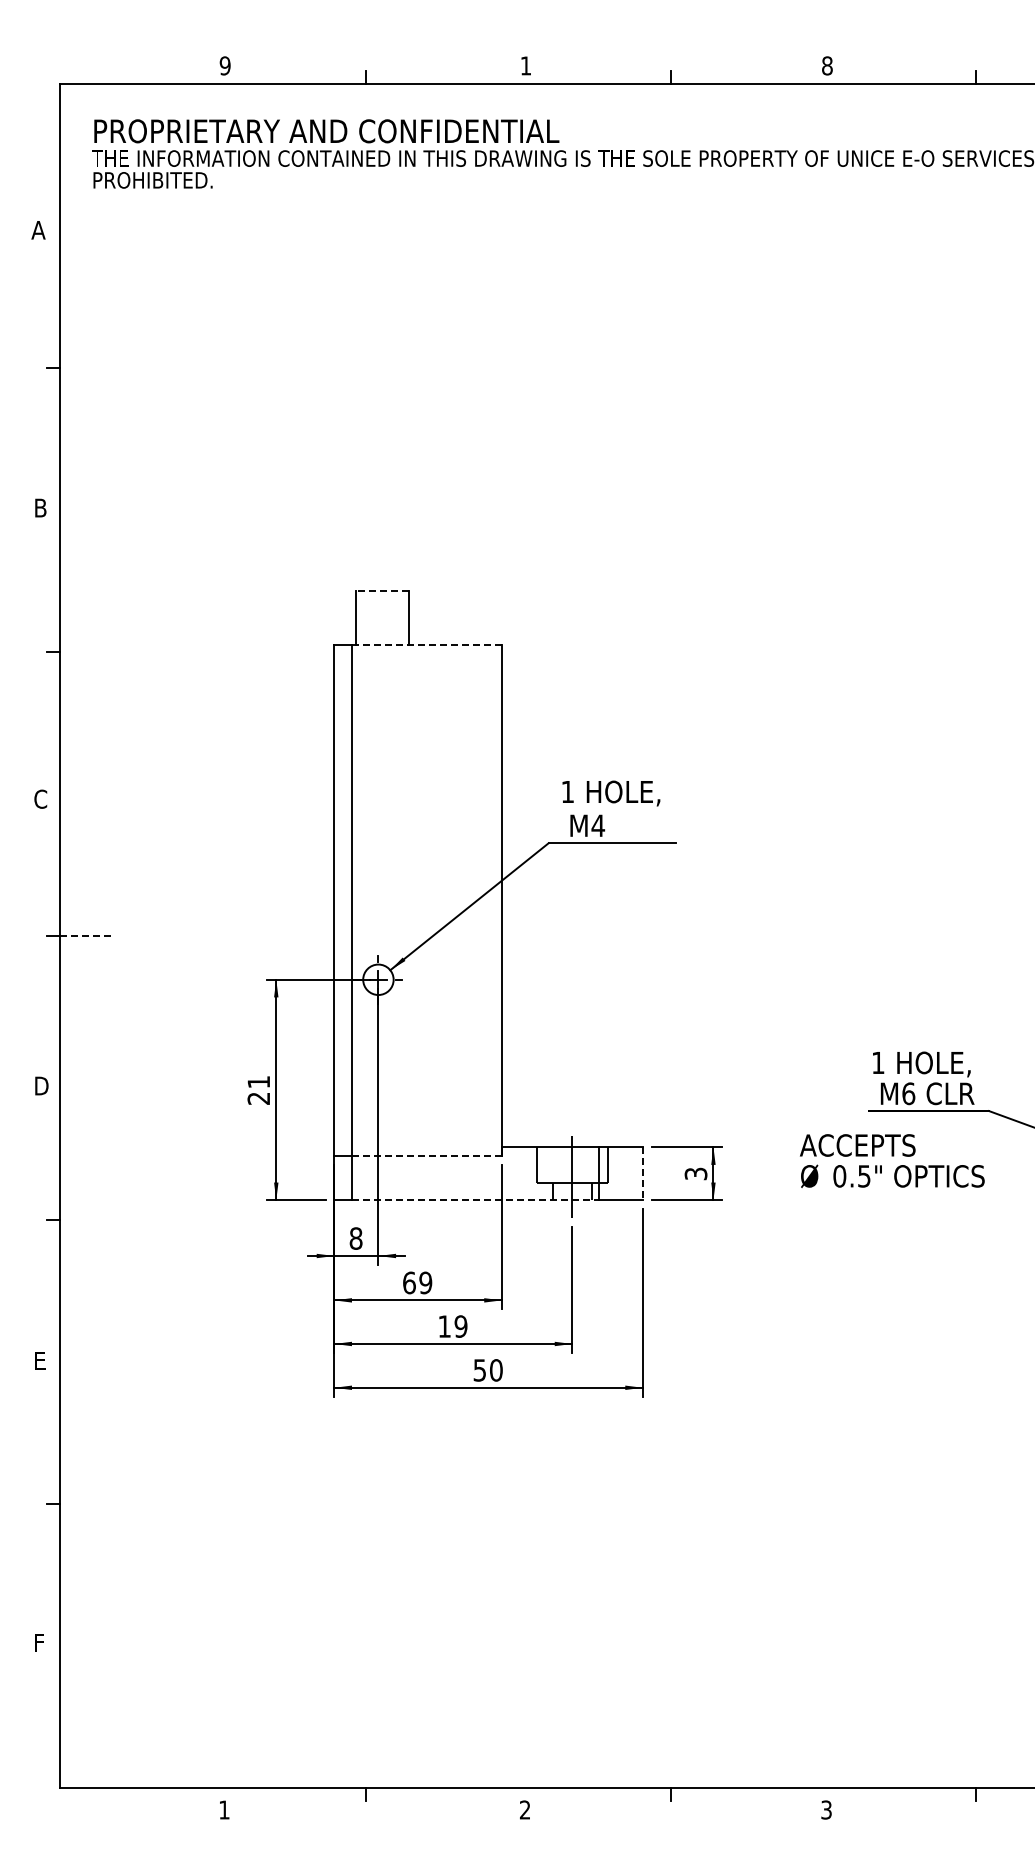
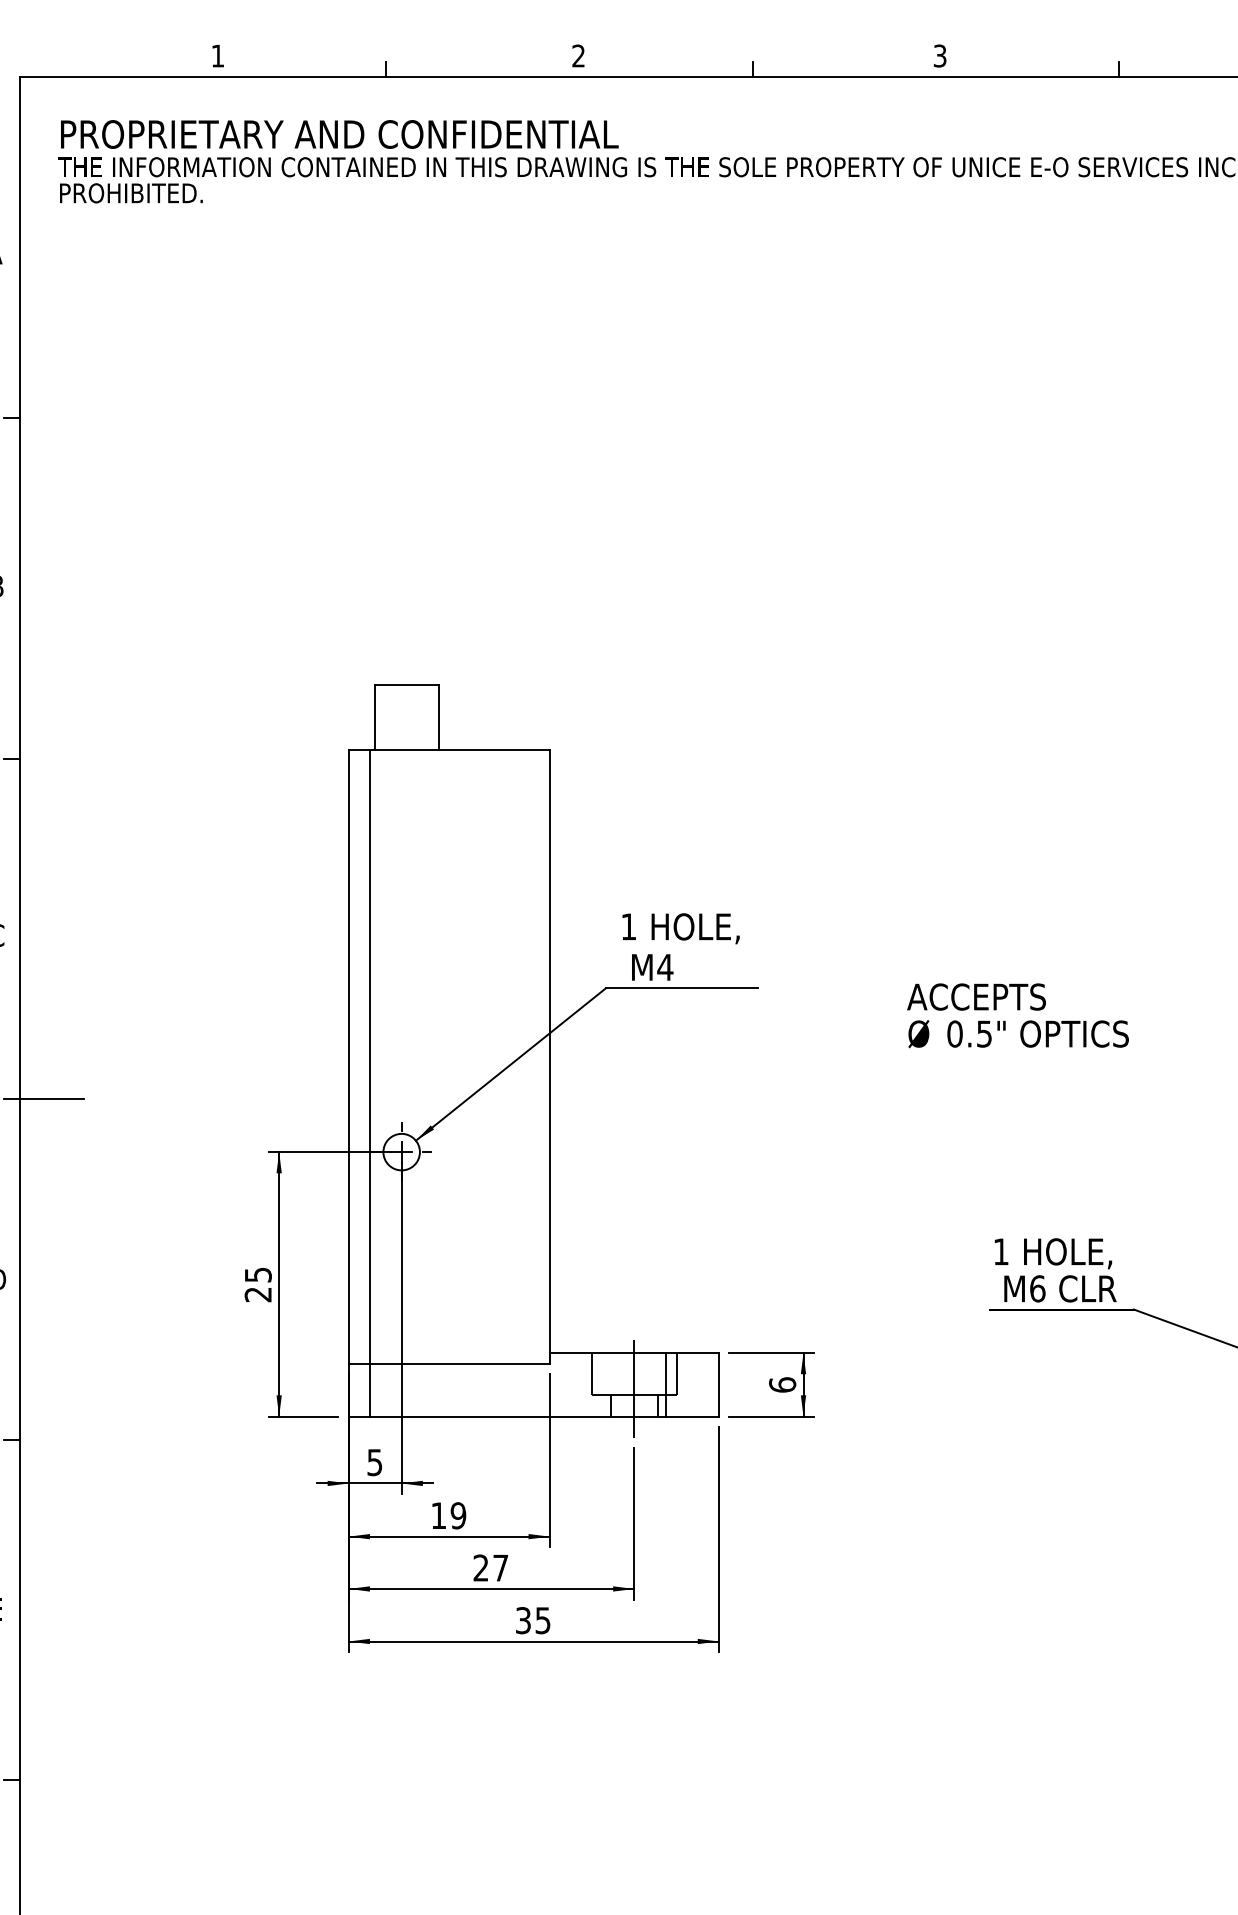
text: (224, 65) -> (217, 55), 9 -> 1
text: (525, 65) -> (578, 55), 1 -> 2
text: (827, 65) -> (940, 55), 8 -> 3
line: (382, 590) -> (406, 685), dashed -> solid
line: (426, 644) -> (459, 750), dashed -> solid
line: (87, 935) -> (52, 1099), dashed -> solid
text: (258, 1082) -> (257, 1275), 21 -> 25
line: (426, 1156) -> (459, 1364), dashed -> solid
text: (892, 1160) -> (1018, 1015), moved
text: (695, 1173) -> (781, 1384), 3 -> 6
line: (642, 1174) -> (718, 1385), dashed -> solid
line: (475, 1200) -> (518, 1416), dashed -> solid
text: (355, 1238) -> (374, 1462), 8 -> 5
text: (409, 1282) -> (438, 1515), 69 -> 19
text: (452, 1326) -> (490, 1567), 19 -> 27
text: (488, 1370) -> (533, 1620), 50 -> 35

